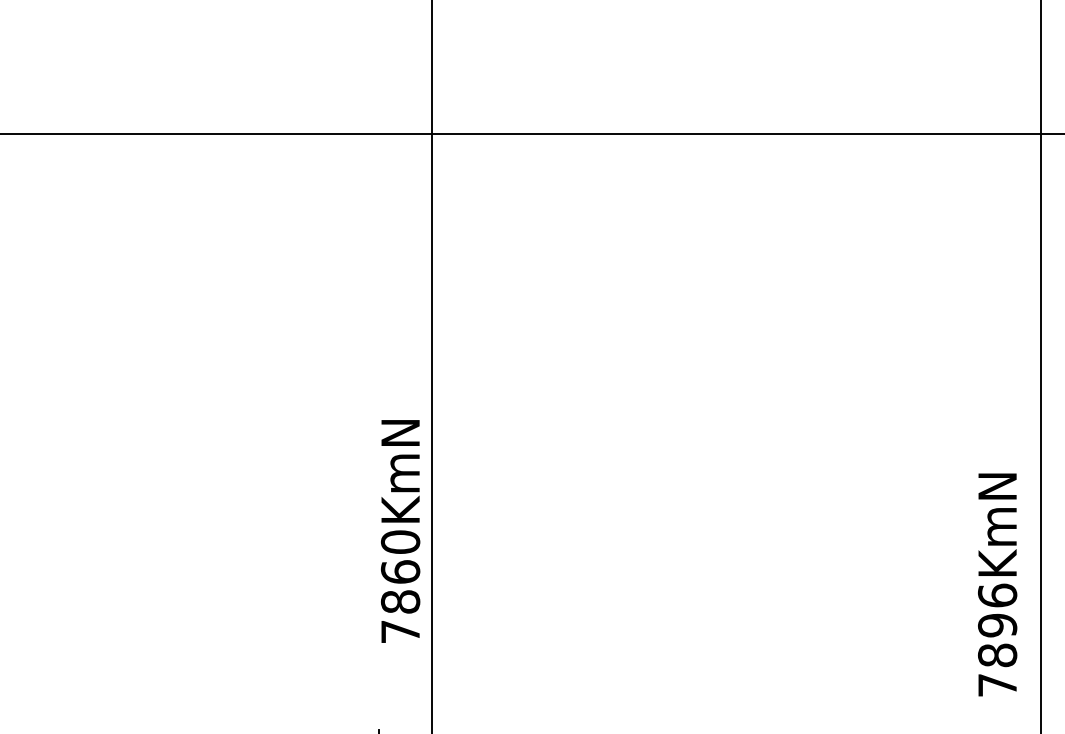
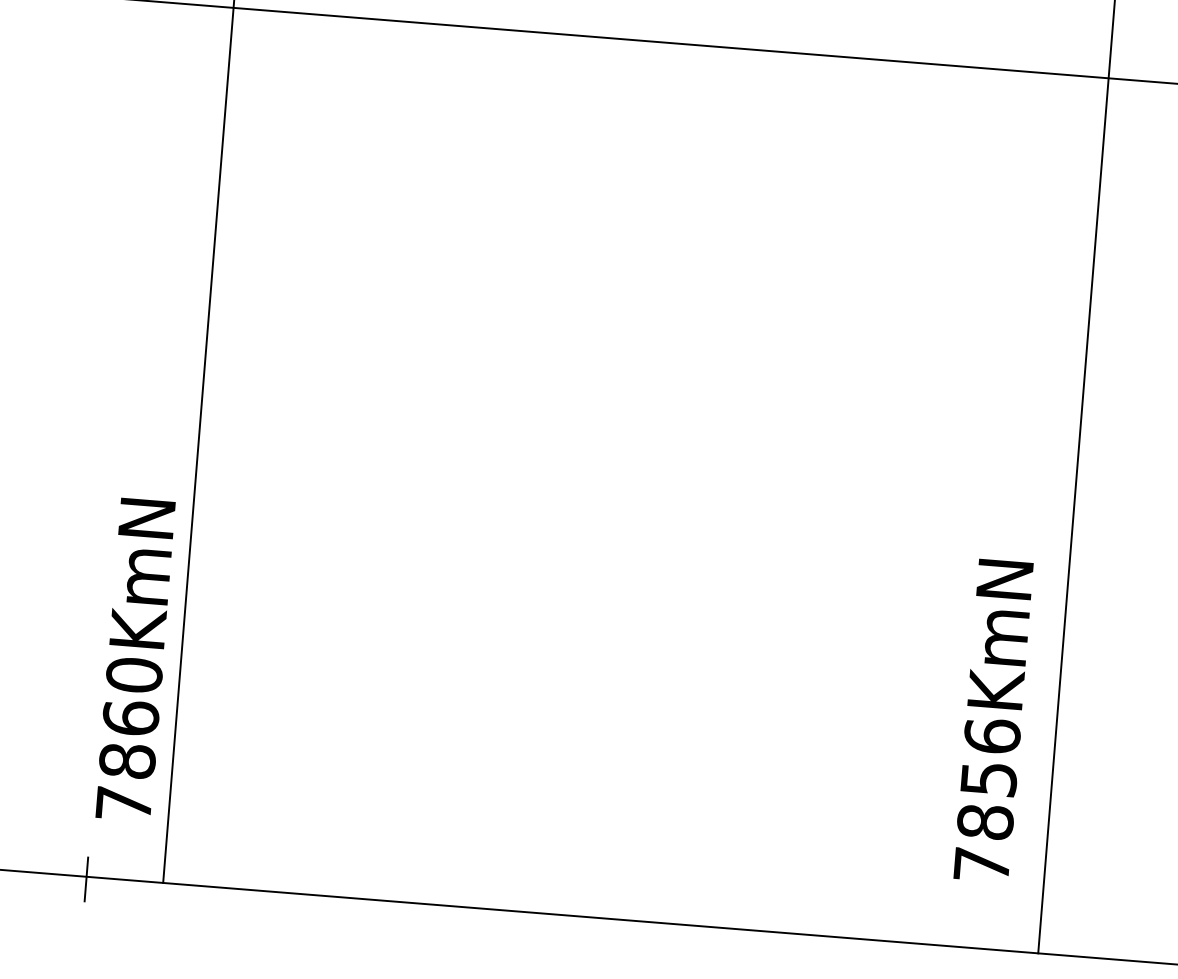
text: (400, 531) -> (135, 659), moved
text: (997, 625) -> (988, 779), 7896KmN -> 7856KmN

